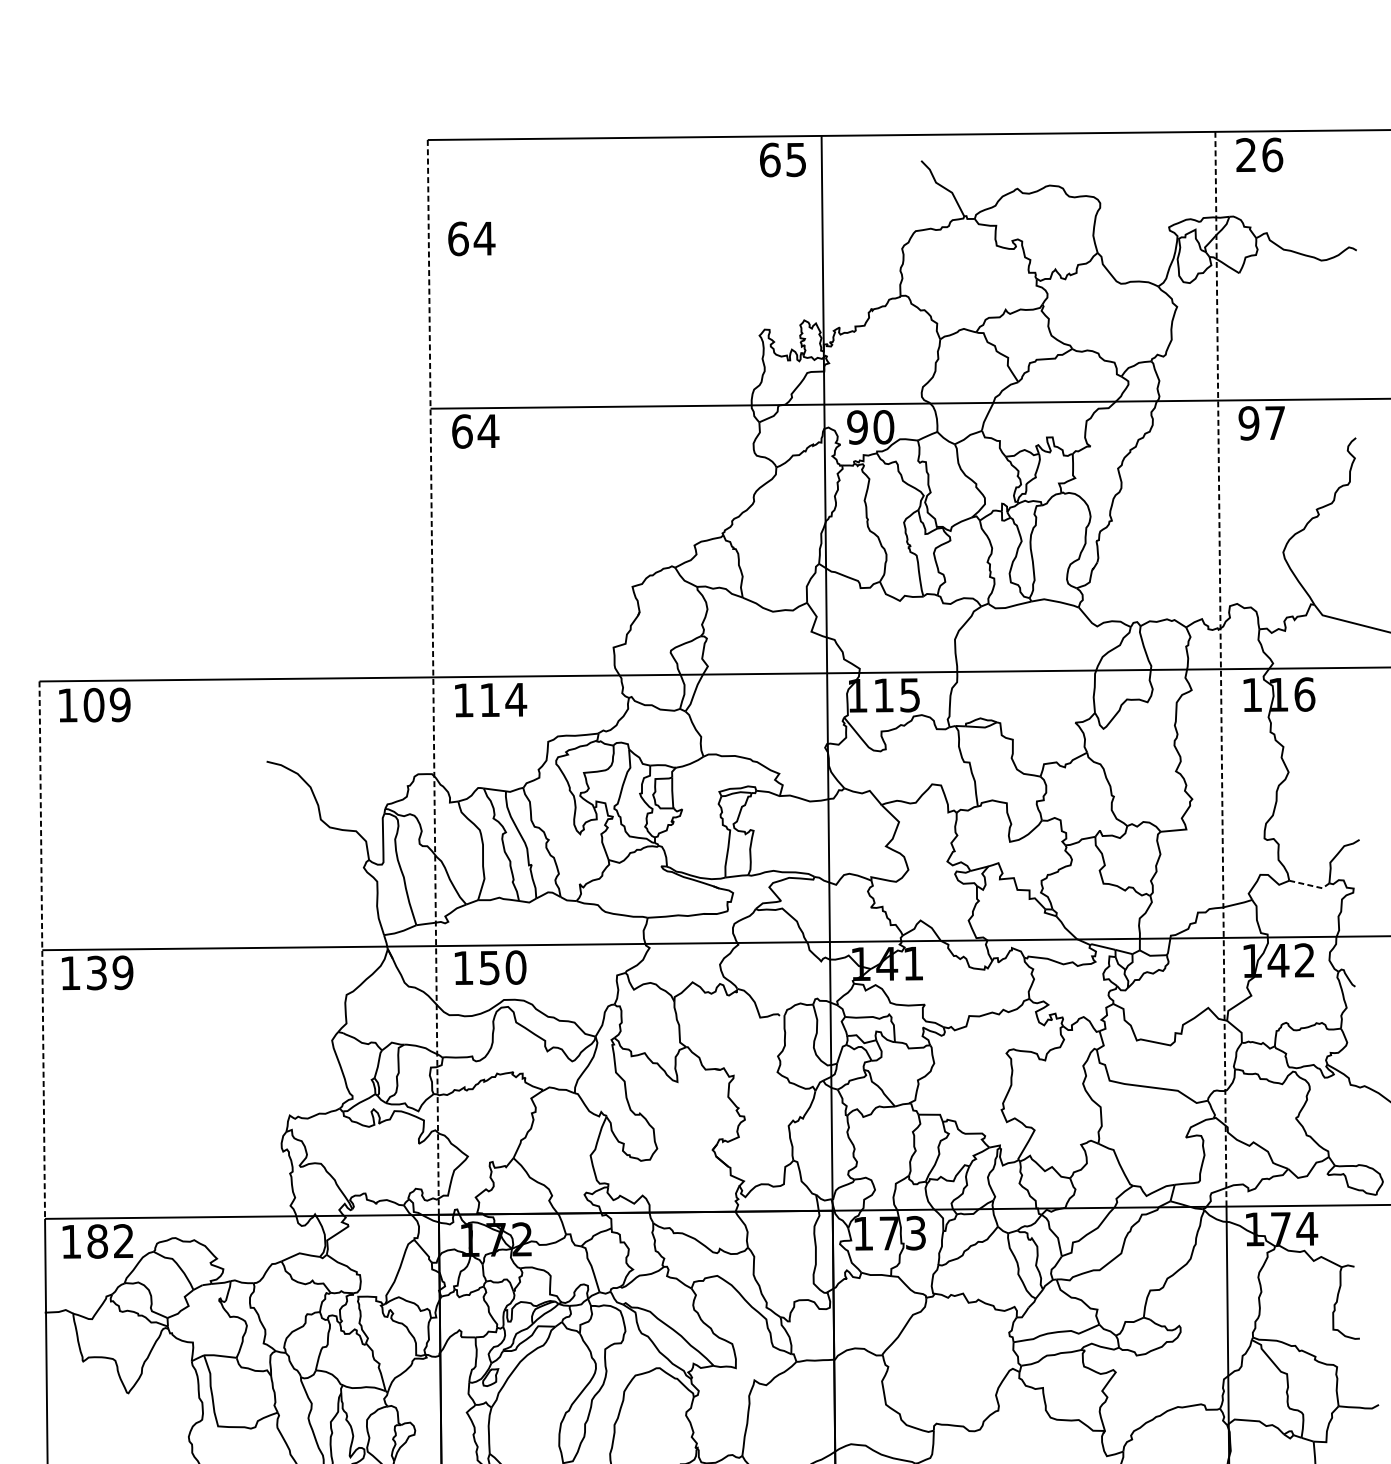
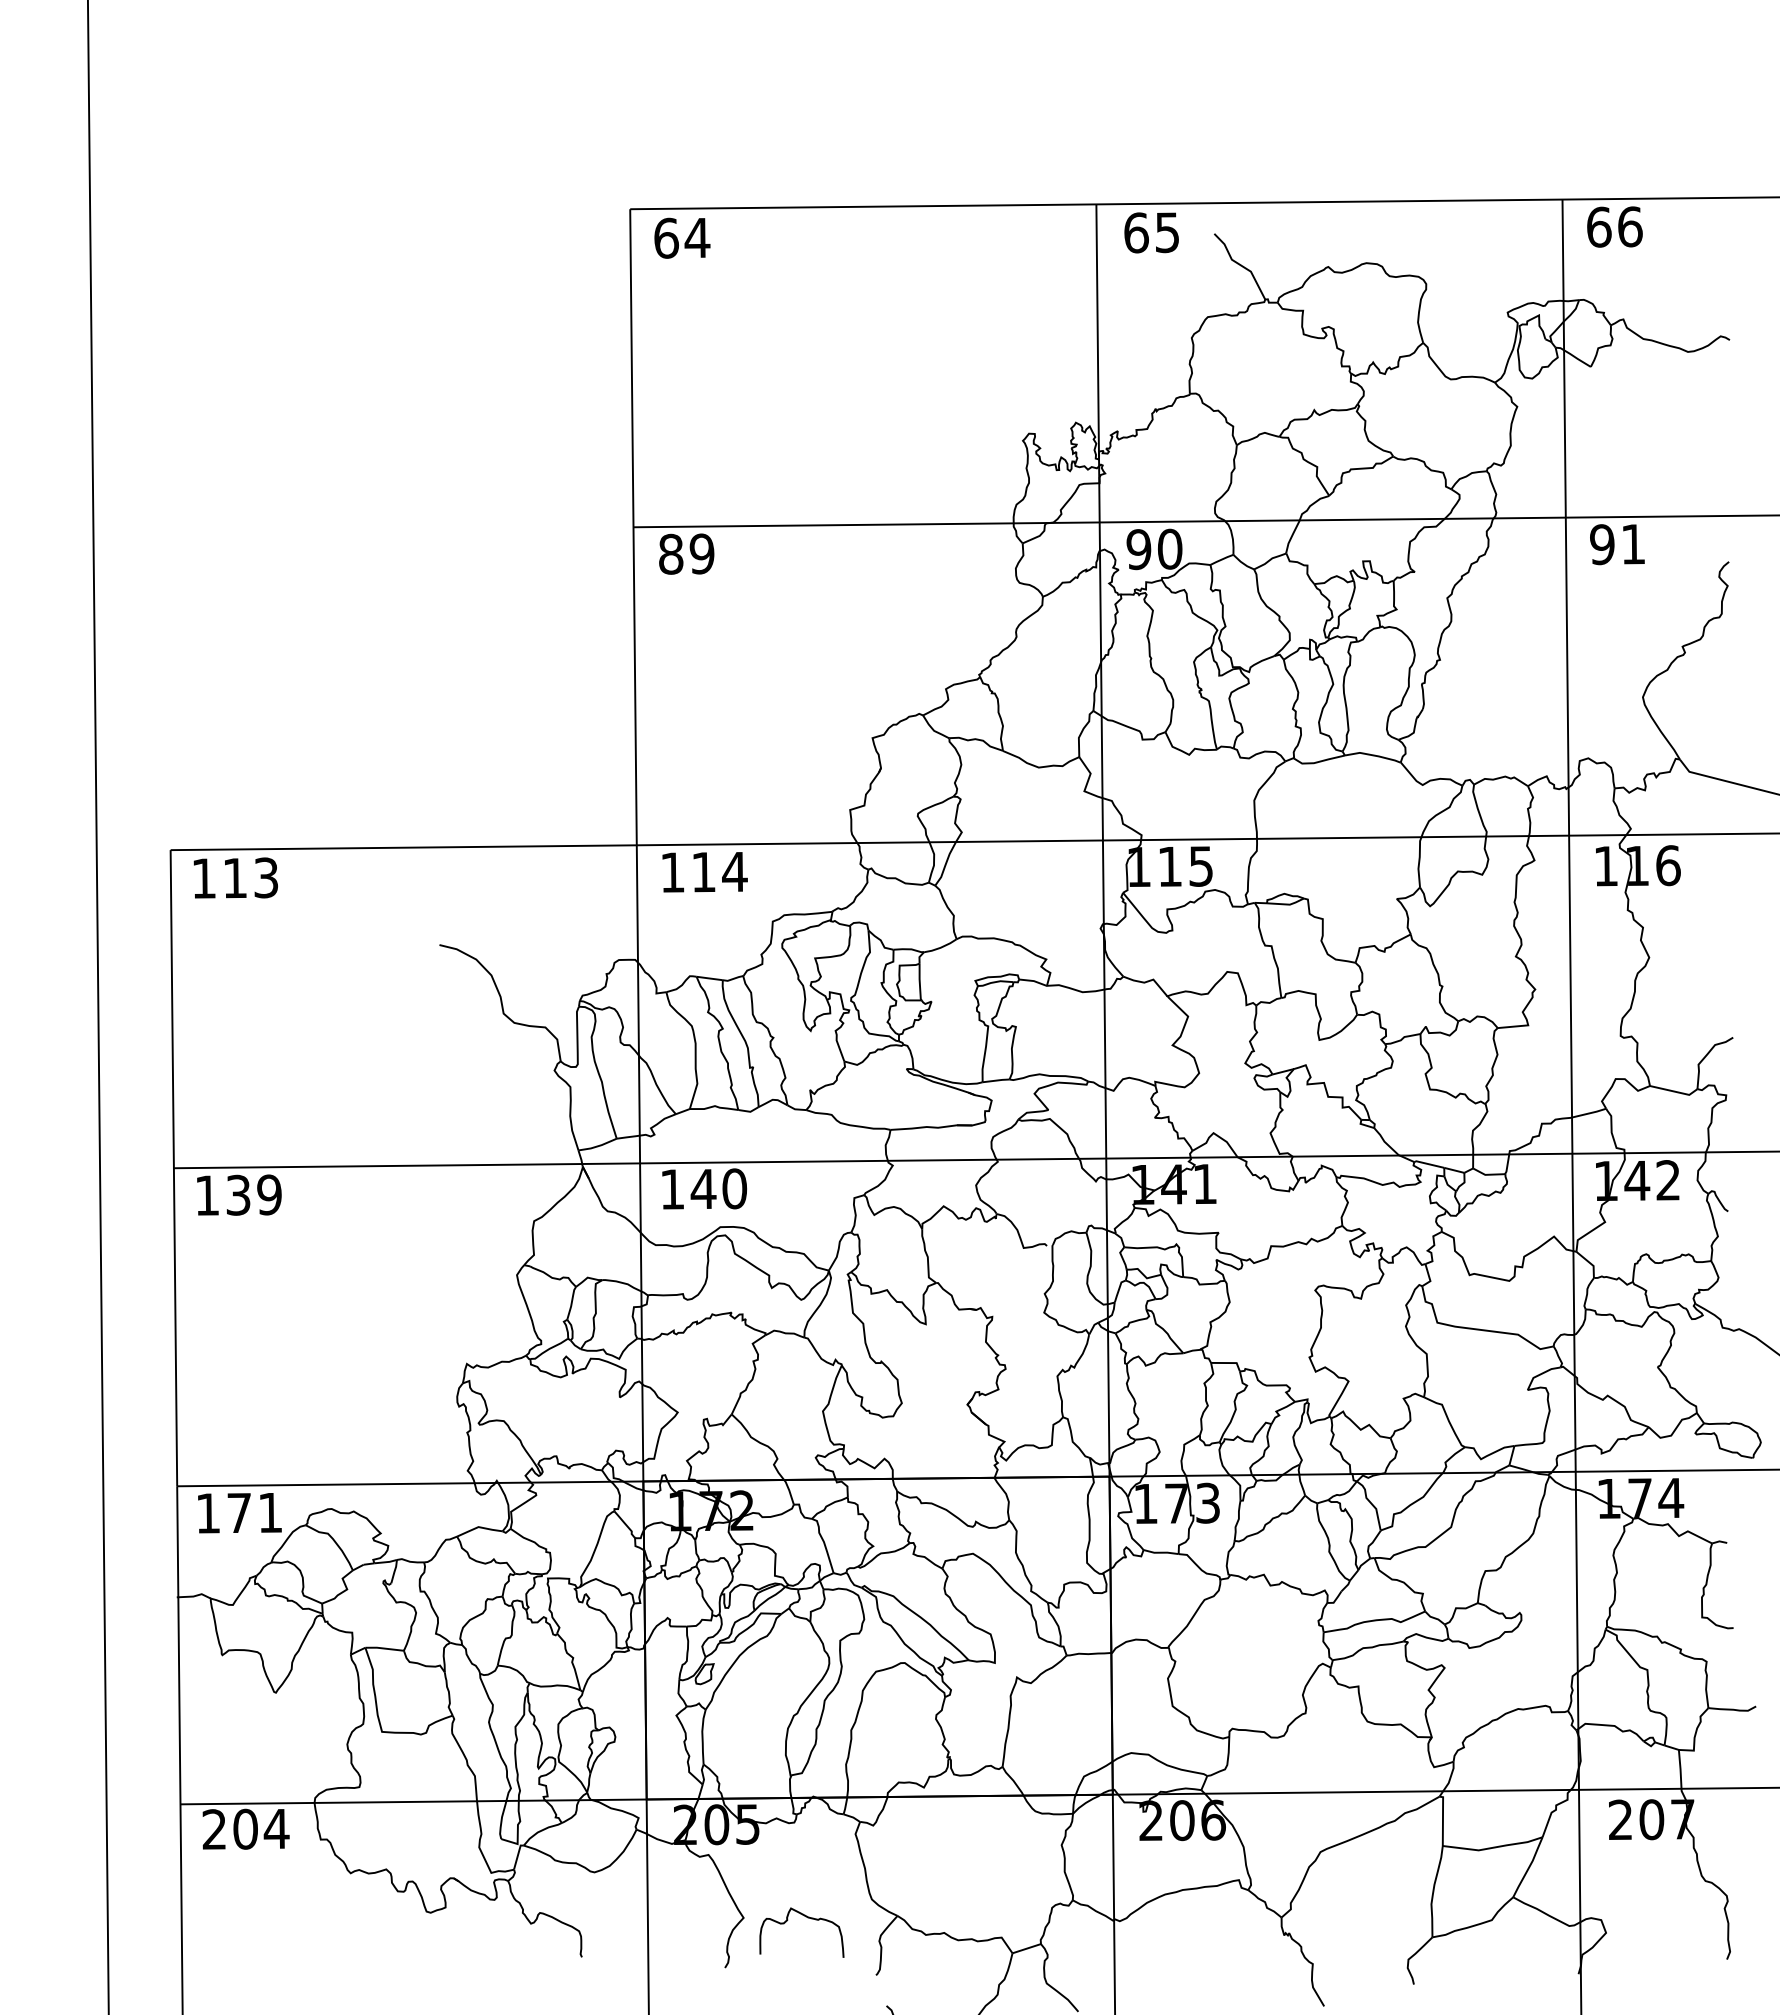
text: (1246, 154) -> (1599, 226), 26 -> 66
text: (782, 159) -> (1151, 232), moved
text: (471, 238) -> (682, 237), moved
text: (1274, 423) -> (1632, 544), 97 -> 91
text: (476, 430) -> (687, 553), 64 -> 89
line: (1221, 669) -> (1569, 836), dashed -> solid
line: (433, 677) -> (636, 845), dashed -> solid
text: (106, 704) -> (250, 877), 109 -> 113
line: (1310, 885) -> (1675, 1091), dashed -> solid
line: (41, 950) -> (173, 1168), dashed -> solid
text: (489, 968) -> (703, 1189), 150 -> 140
text: (110, 1241) -> (254, 1512), 182 -> 171

